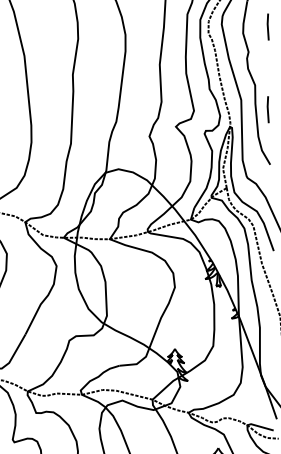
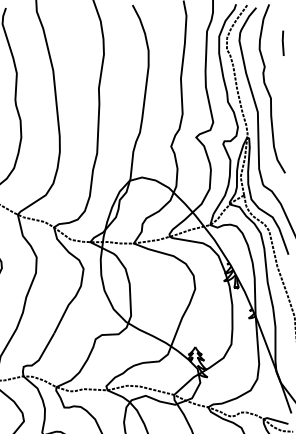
line: (267, 108) -> (282, 120), removed

